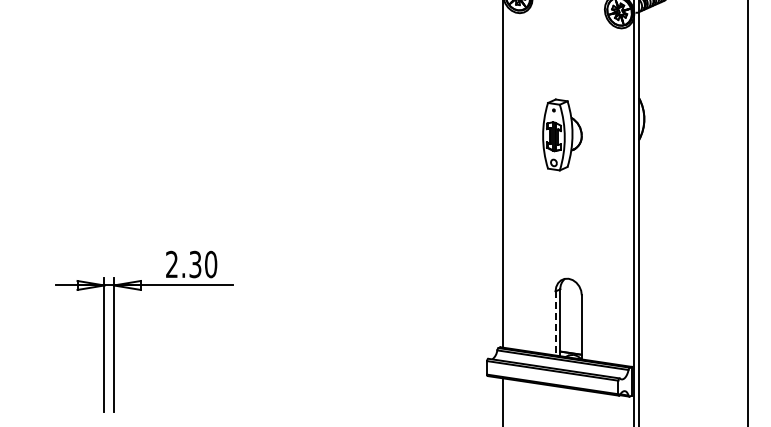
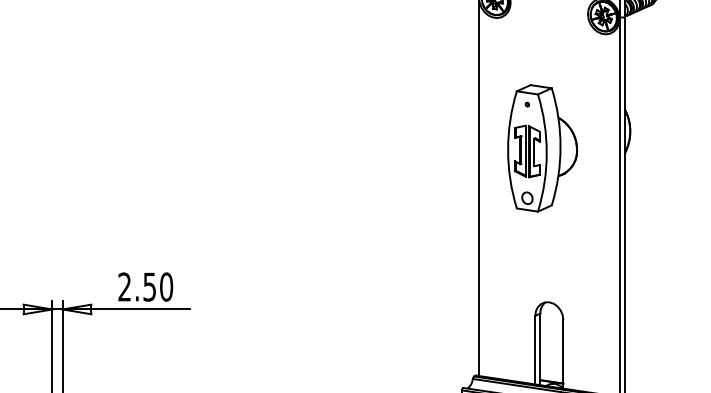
part: (562, 134) -> (542, 147), size x1.67
text: (195, 263) -> (149, 285), 2.30 -> 2.50
line: (555, 323) -> (535, 350), dashed -> solid

